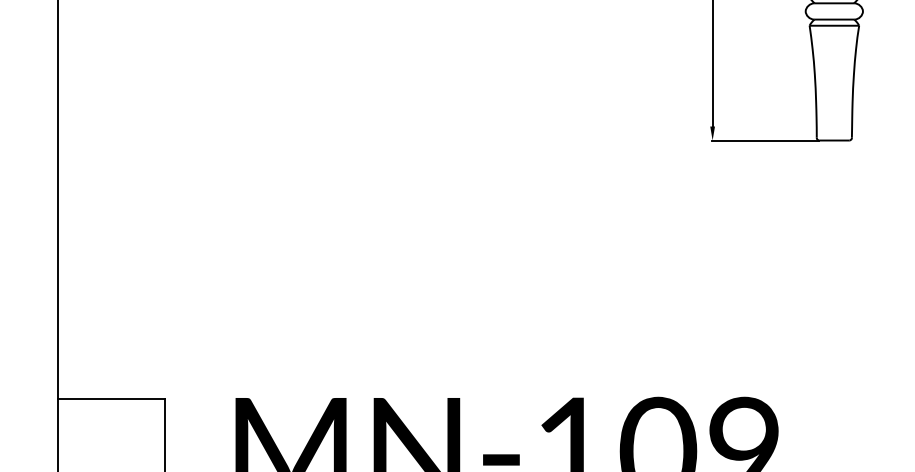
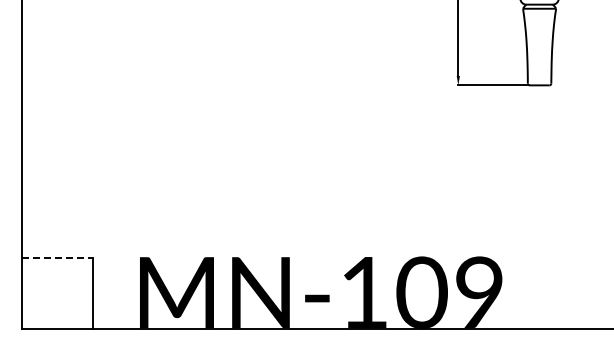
line: (112, 399) -> (57, 258), solid -> dashed

